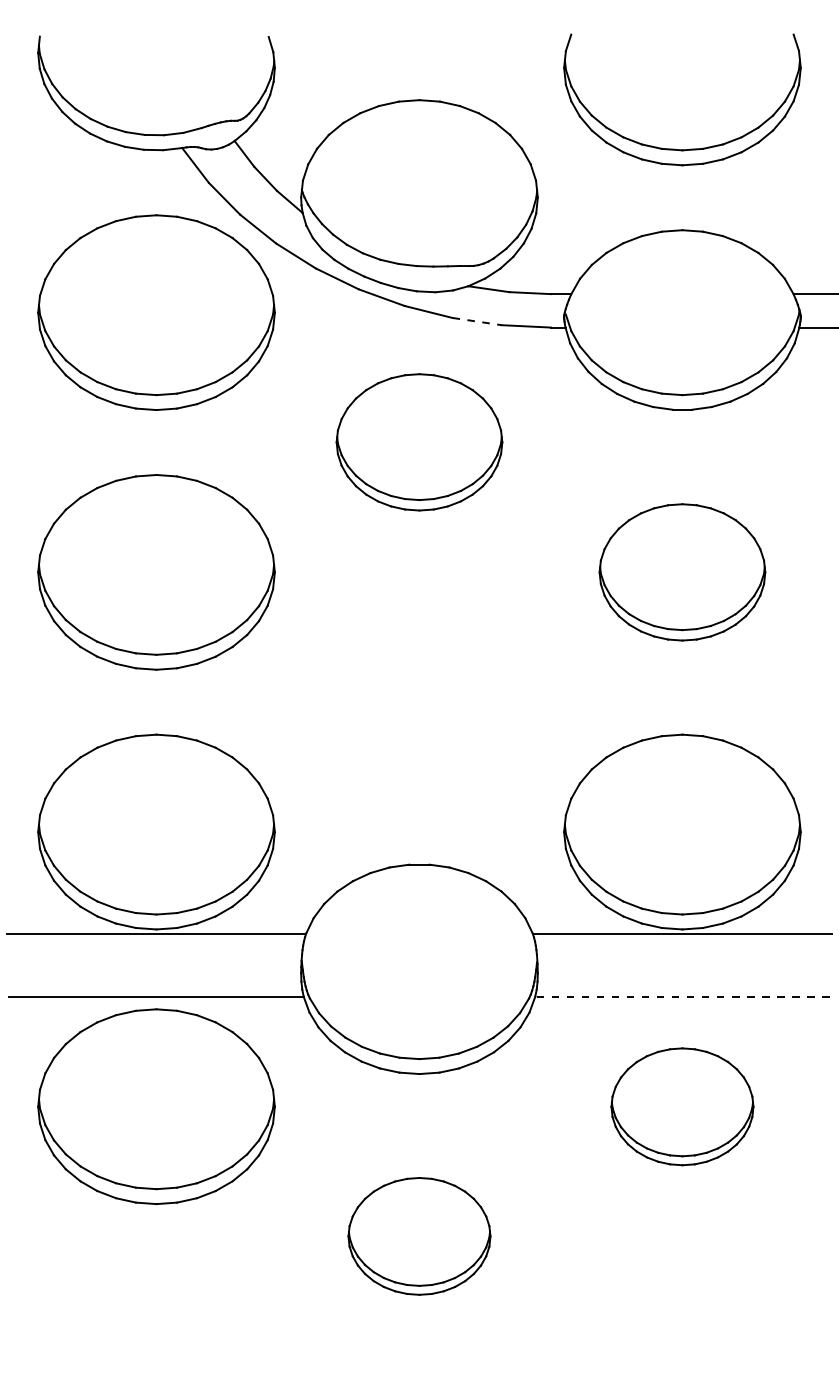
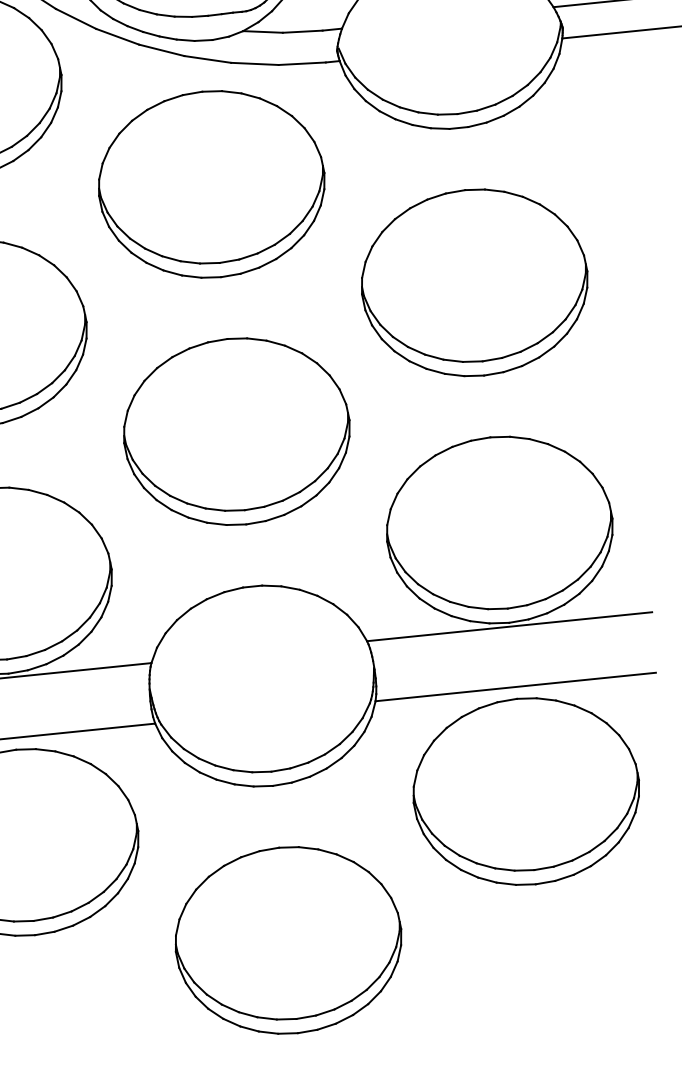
line: (477, 321) -> (255, 63), dashed -> solid
part: (419, 442) -> (211, 184), size x1.43
part: (682, 572) -> (474, 282), size x1.43
part: (419, 701) -> (236, 431), added
line: (681, 996) -> (514, 686), dashed -> solid
part: (682, 1106) -> (526, 791), size x1.67
part: (419, 1236) -> (288, 940), size x1.67

